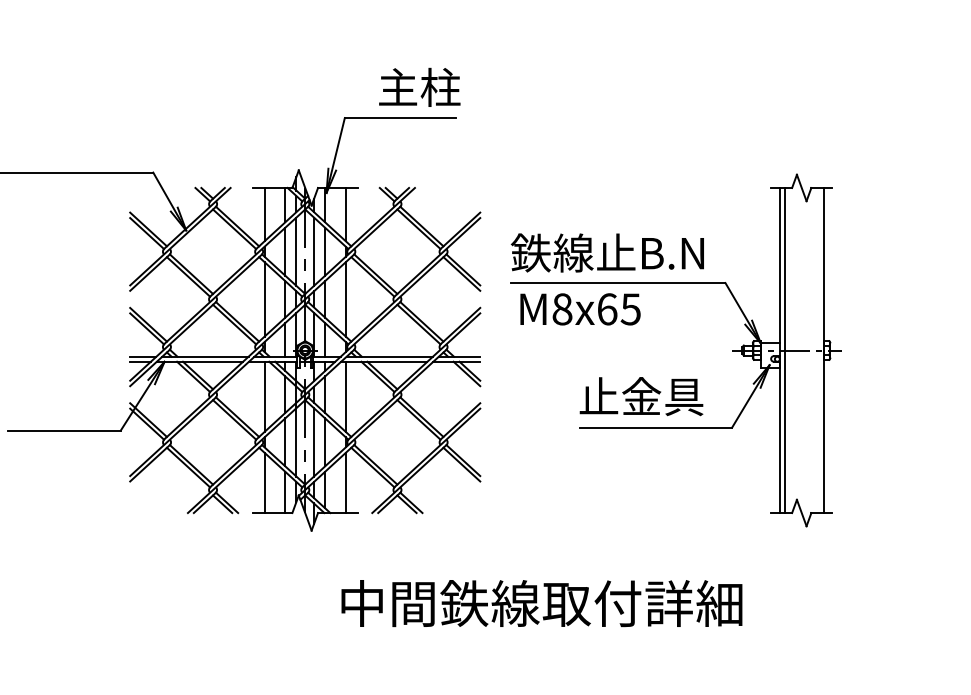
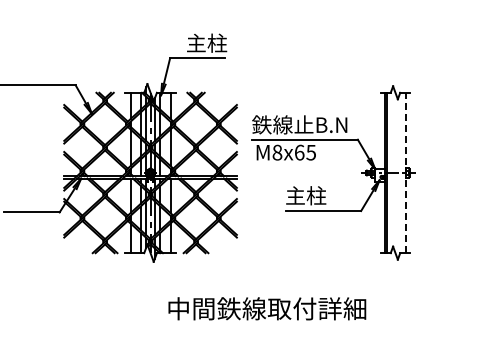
line: (824, 349) -> (406, 172), solid -> dashed
text: (641, 396) -> (316, 195), 止金具 -> 主柱
text: (542, 602) -> (267, 308), moved

